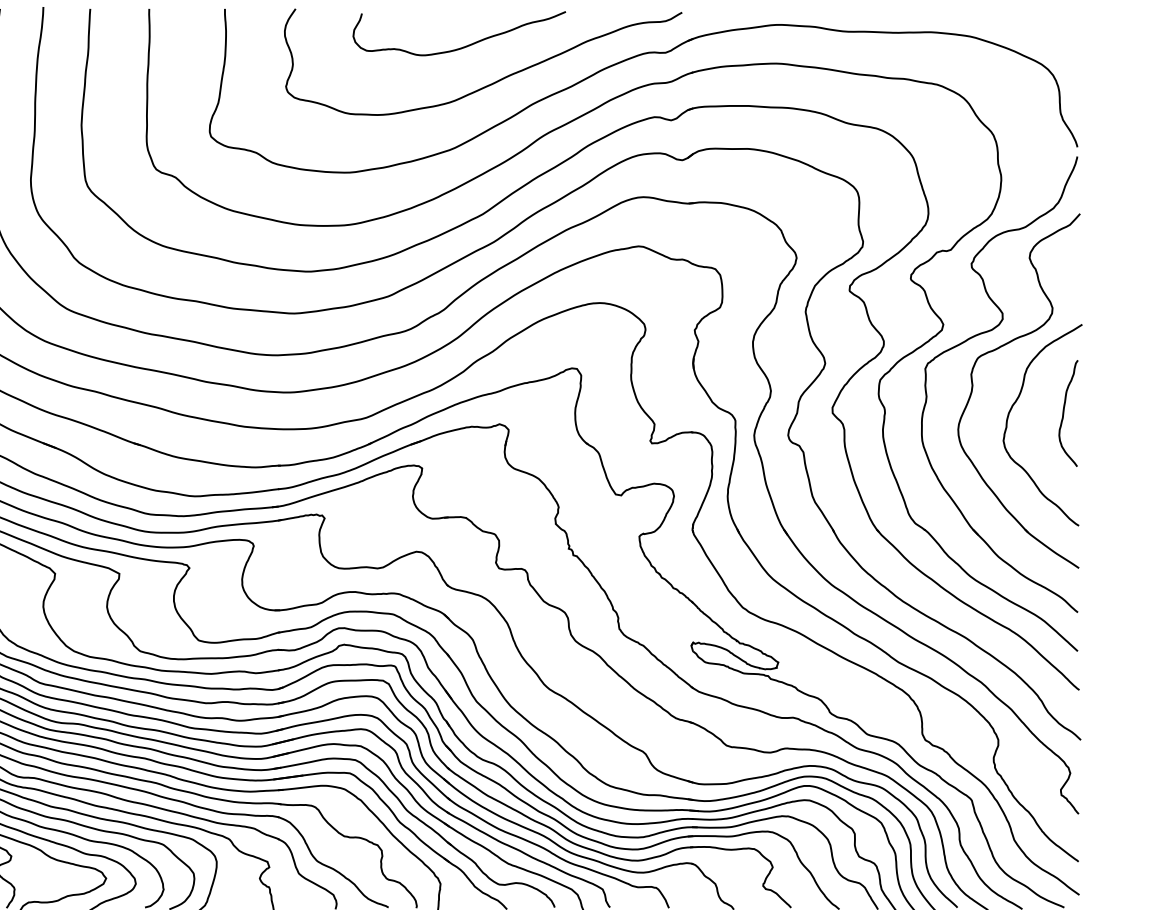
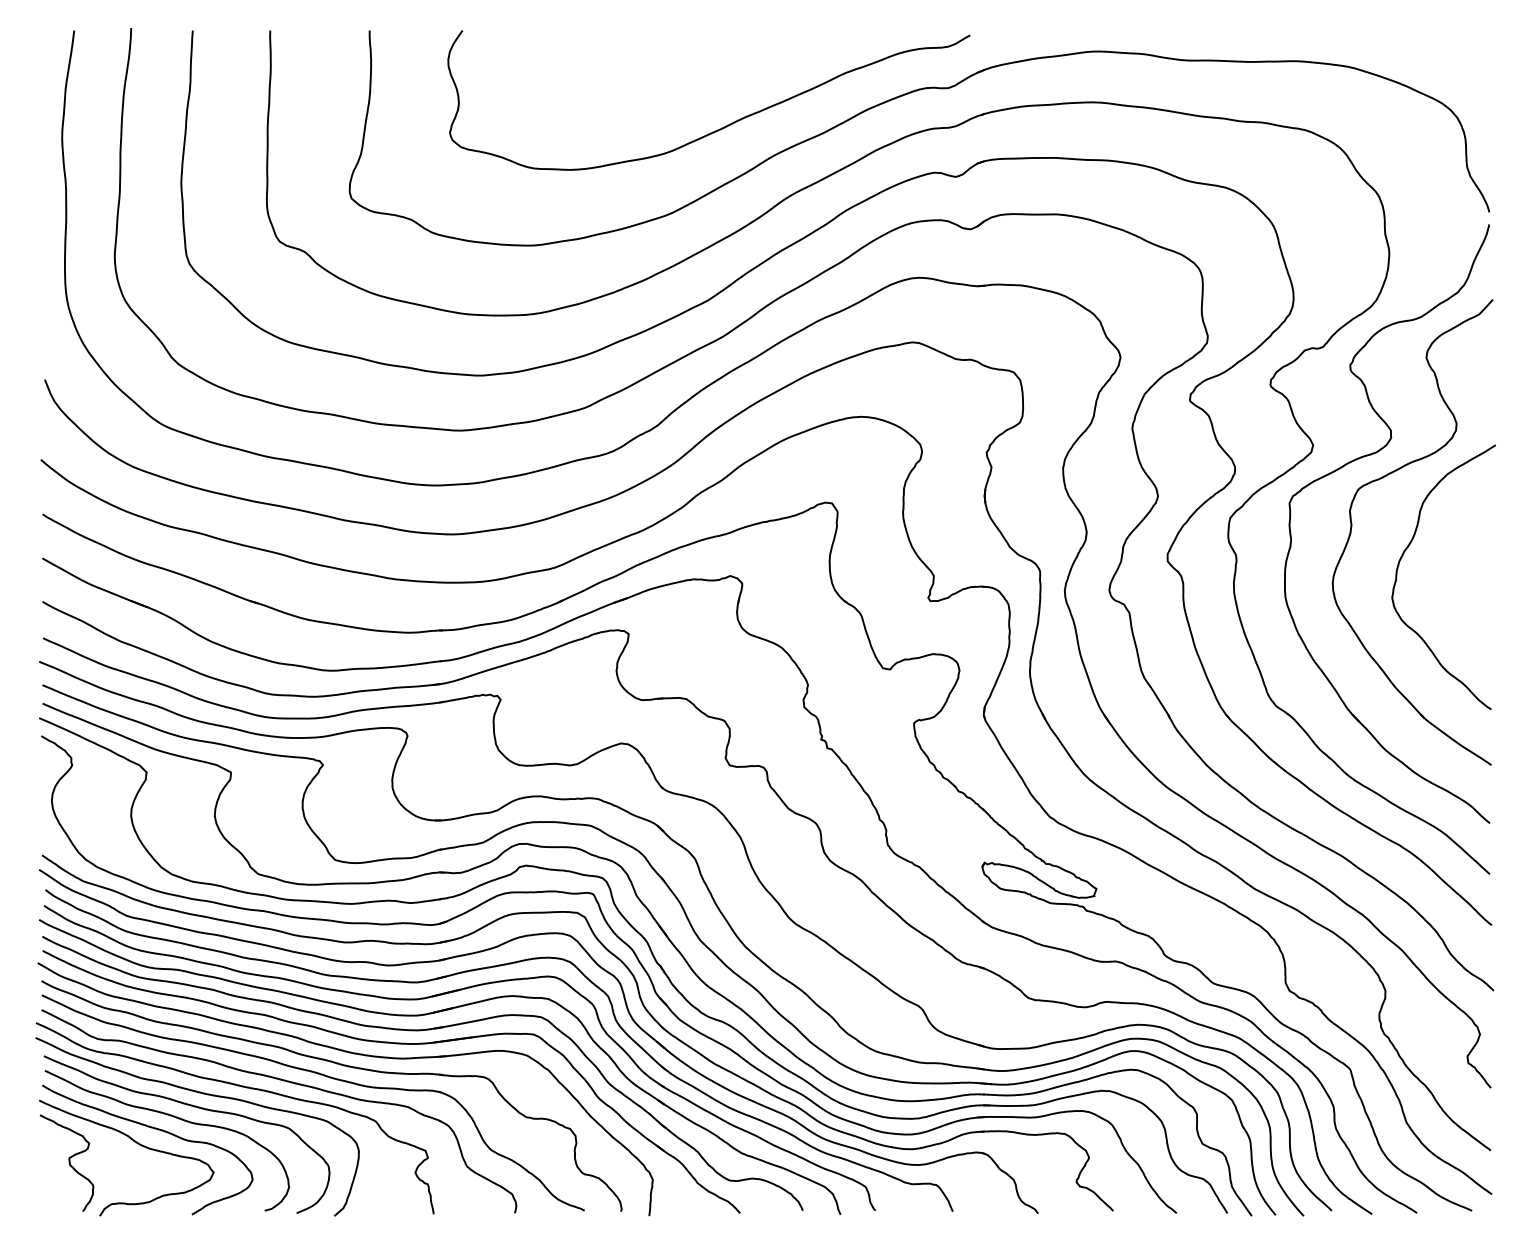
curve: (464, 46) -> (684, 79), removed
curve: (1063, 413) -> (1471, 561), removed

